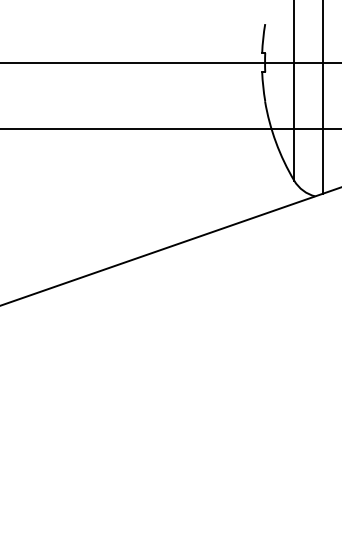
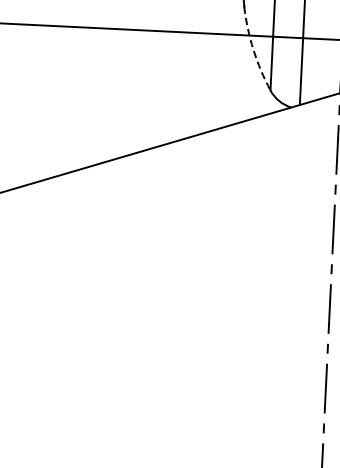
arc: (276, 142) -> (253, 49), solid -> dashed

